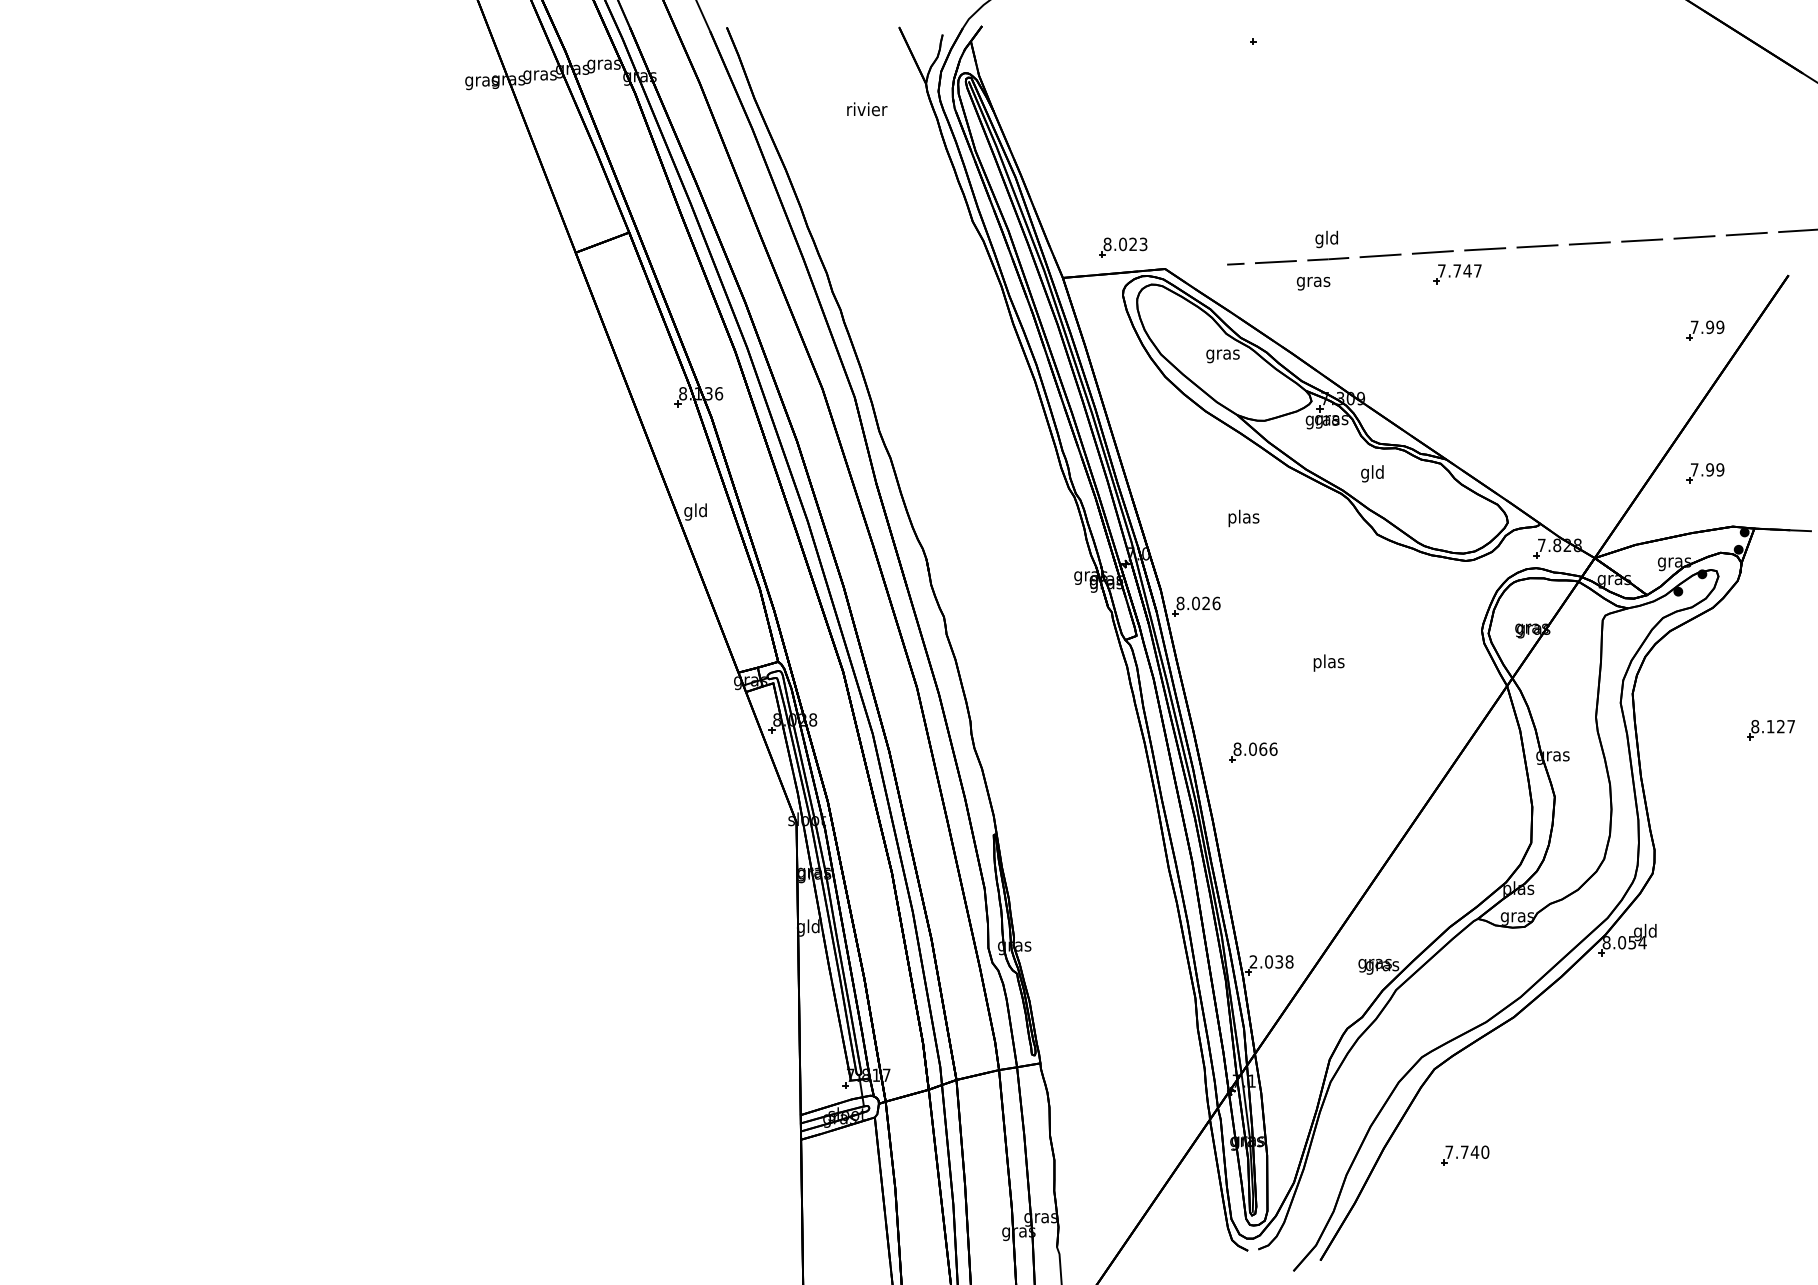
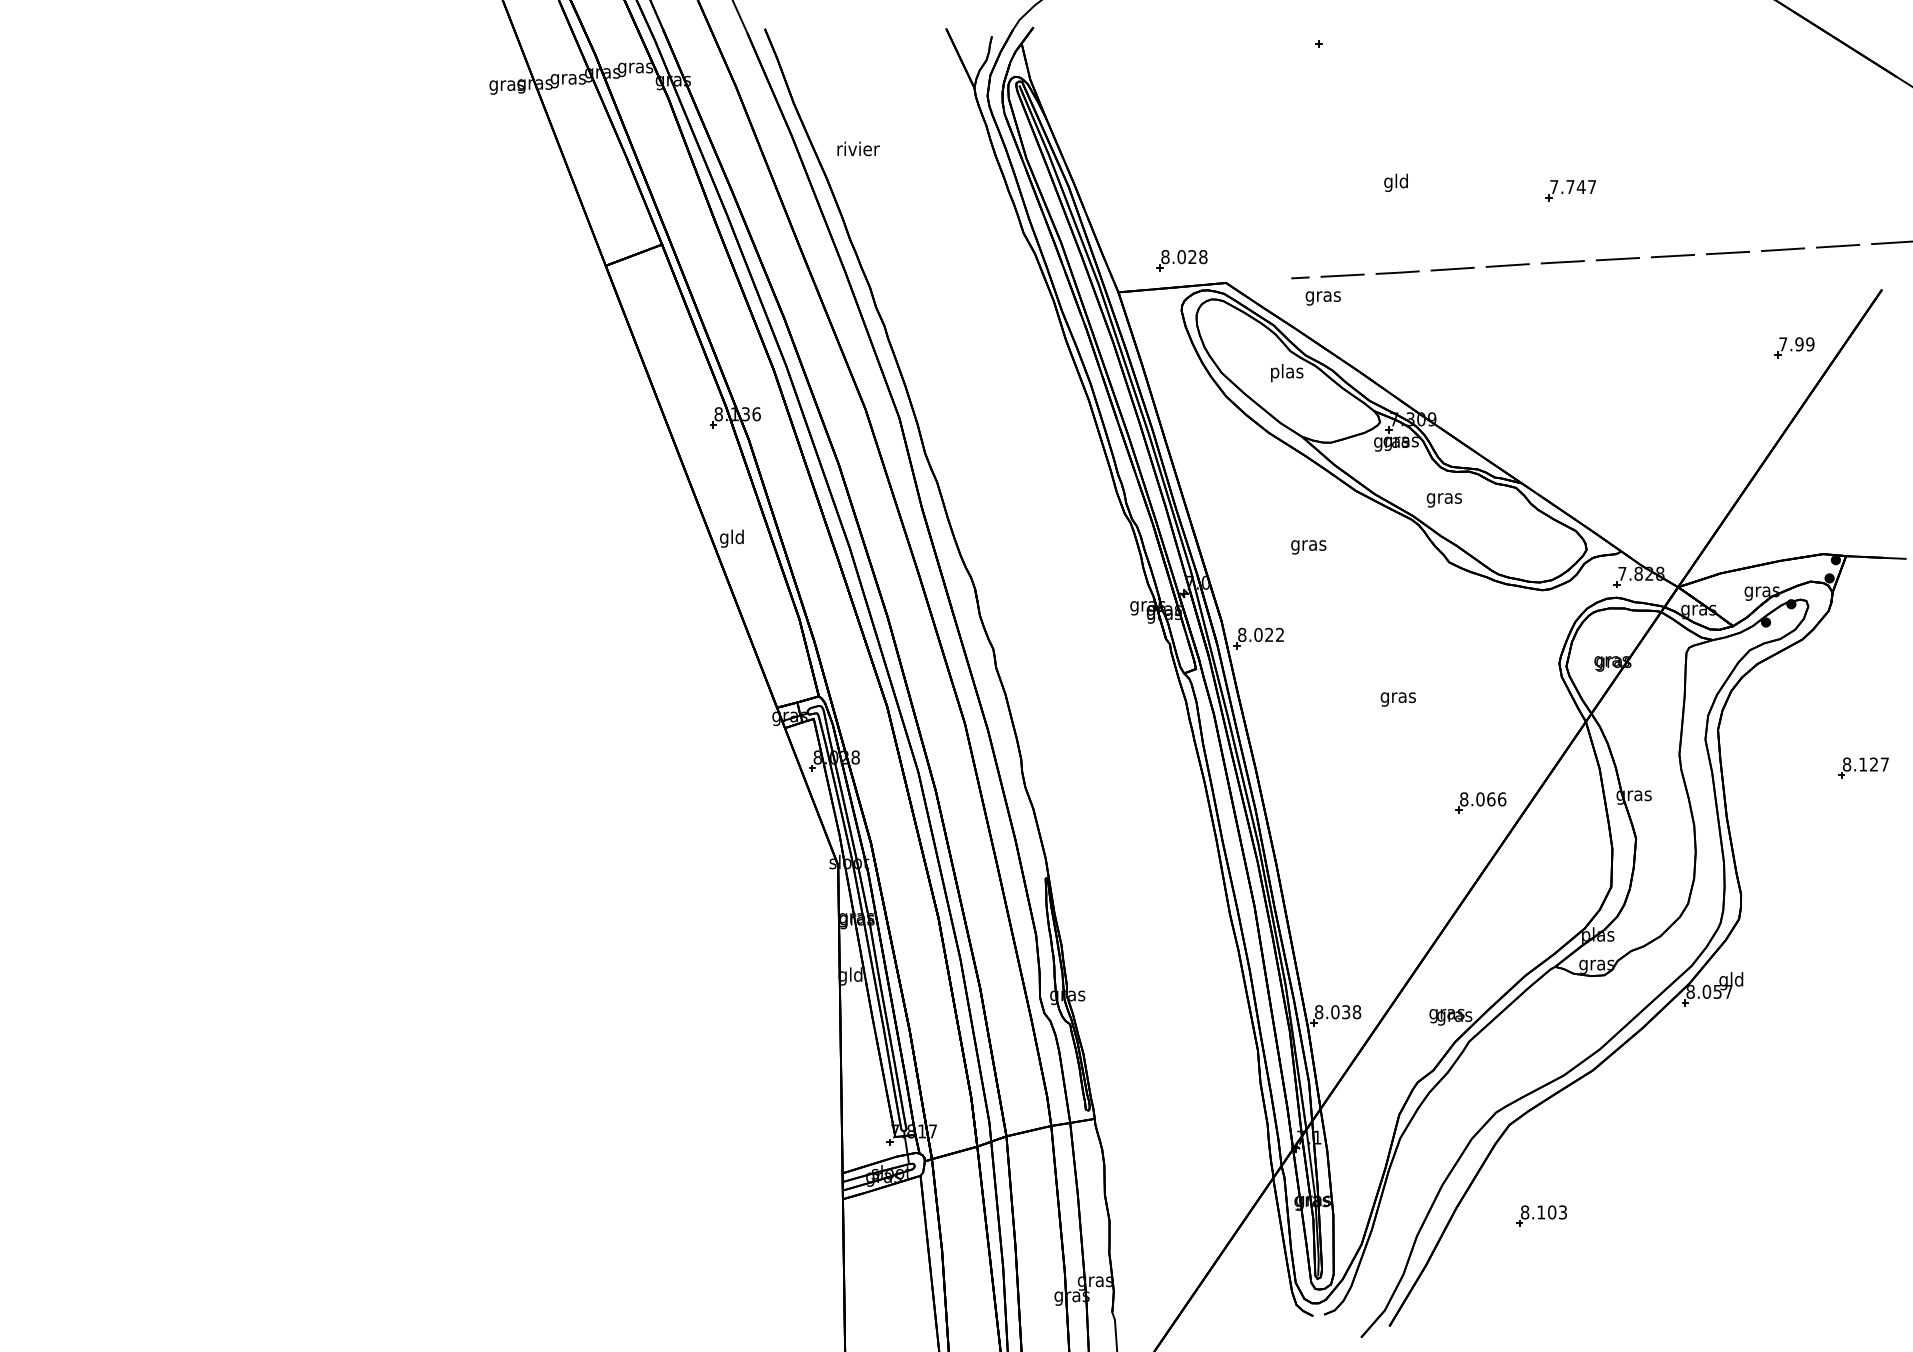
text: (867, 108) -> (858, 148), moved
text: (1326, 239) -> (1395, 182), moved
text: (1143, 244) -> (1203, 257), 8.023 -> 8.028
part: (1457, 274) -> (1570, 190), moved
text: (1312, 283) -> (1322, 298), moved
text: (1222, 355) -> (1286, 373), gras -> plas
part: (1705, 472) -> (1794, 497), removed
text: (1371, 473) -> (1443, 498), gld -> gras
text: (1243, 518) -> (1308, 545), plas -> gras
text: (1216, 603) -> (1280, 634), 8.026 -> 8.022
text: (1328, 662) -> (1397, 697), plas -> gras
part: (1253, 752) -> (1480, 802), moved
text: (1642, 942) -> (1728, 991), 8.054 -> 8.057
text: (1253, 962) -> (1319, 1012), 2.038 -> 8.038
text: (1467, 1152) -> (1544, 1212), 7.740 -> 8.103

